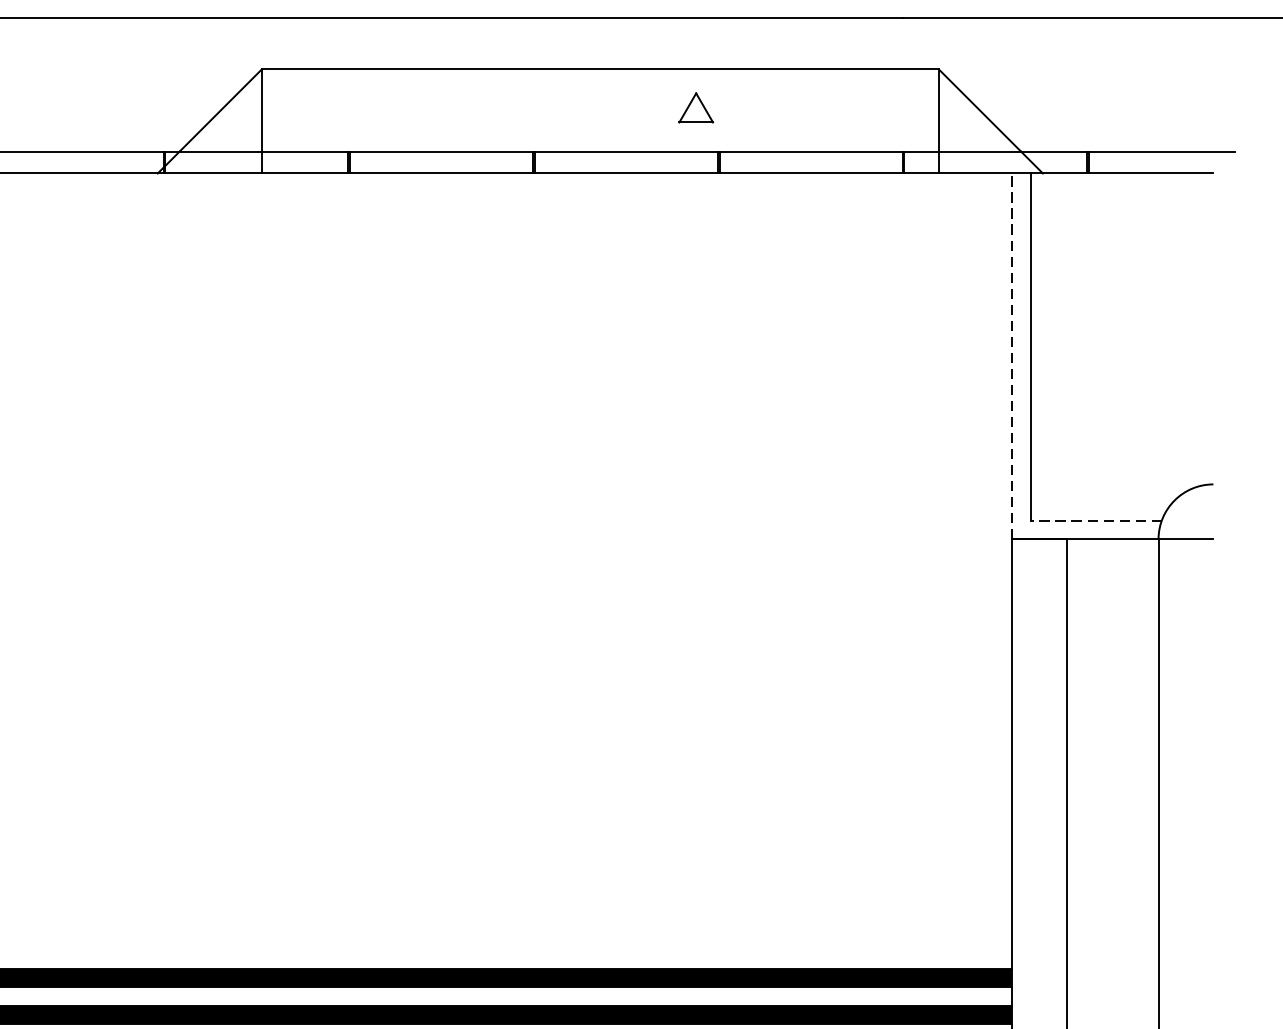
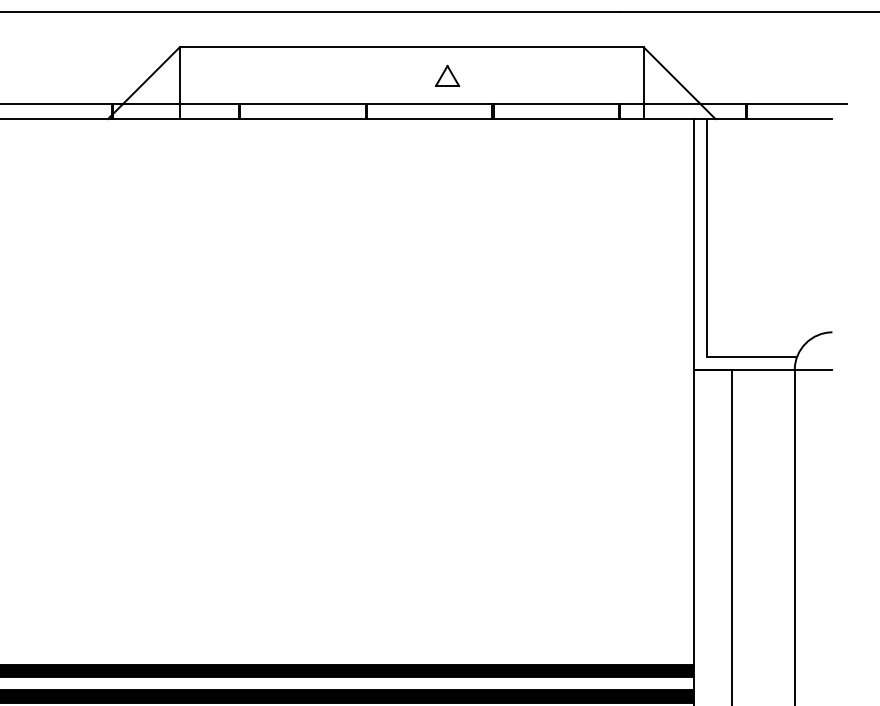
part: (696, 107) -> (447, 75), moved
line: (1012, 356) -> (694, 244), dashed -> solid
line: (1095, 521) -> (751, 357), dashed -> solid

